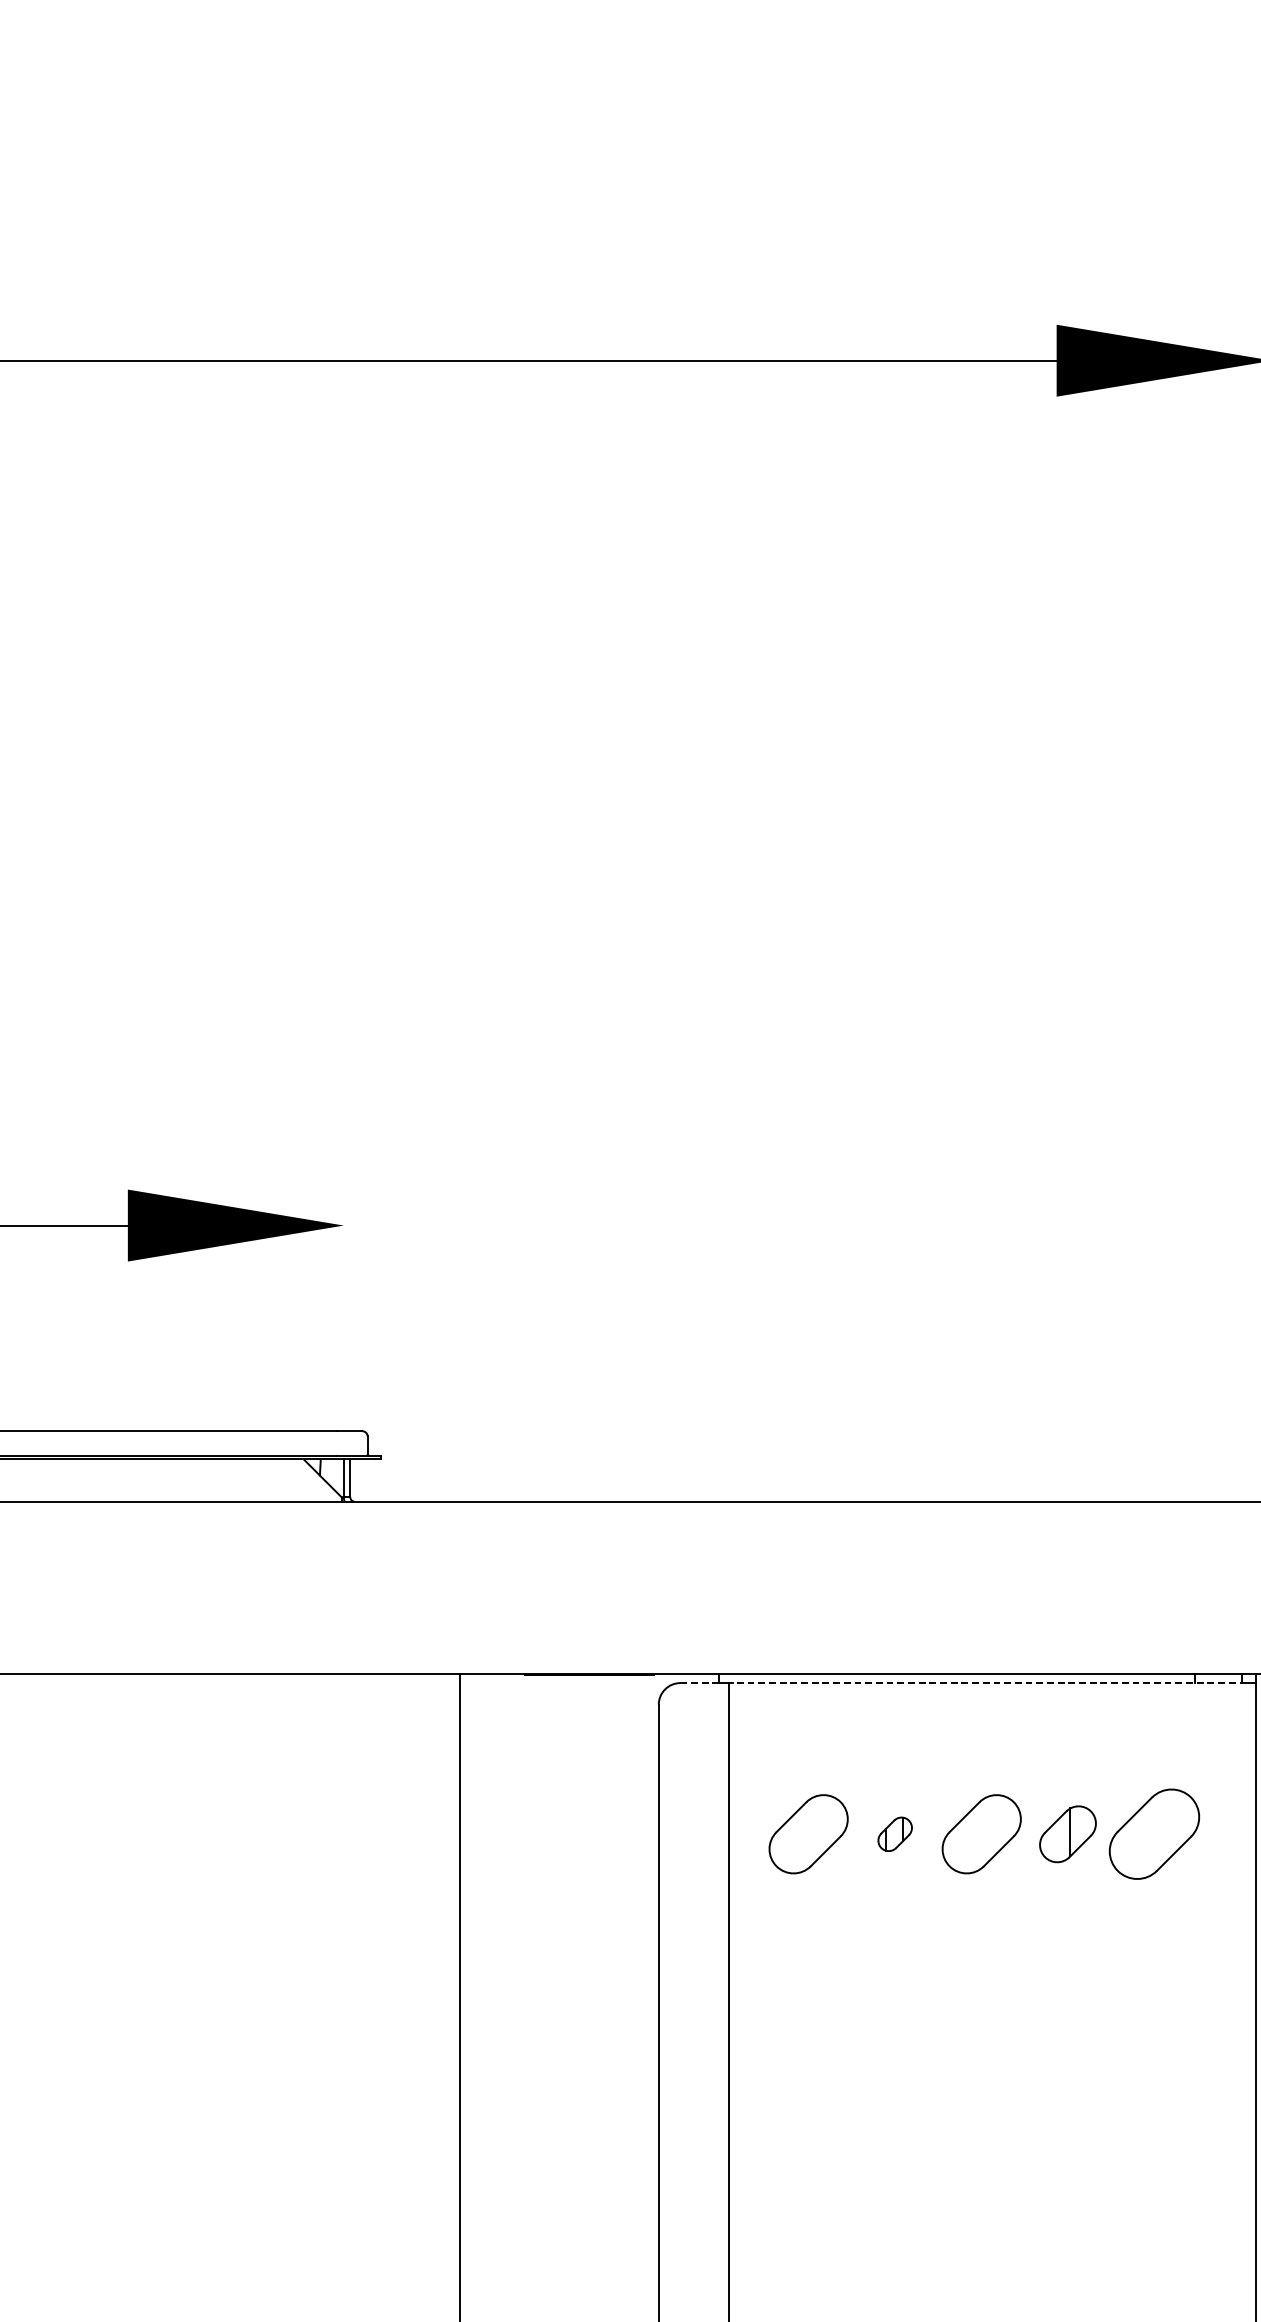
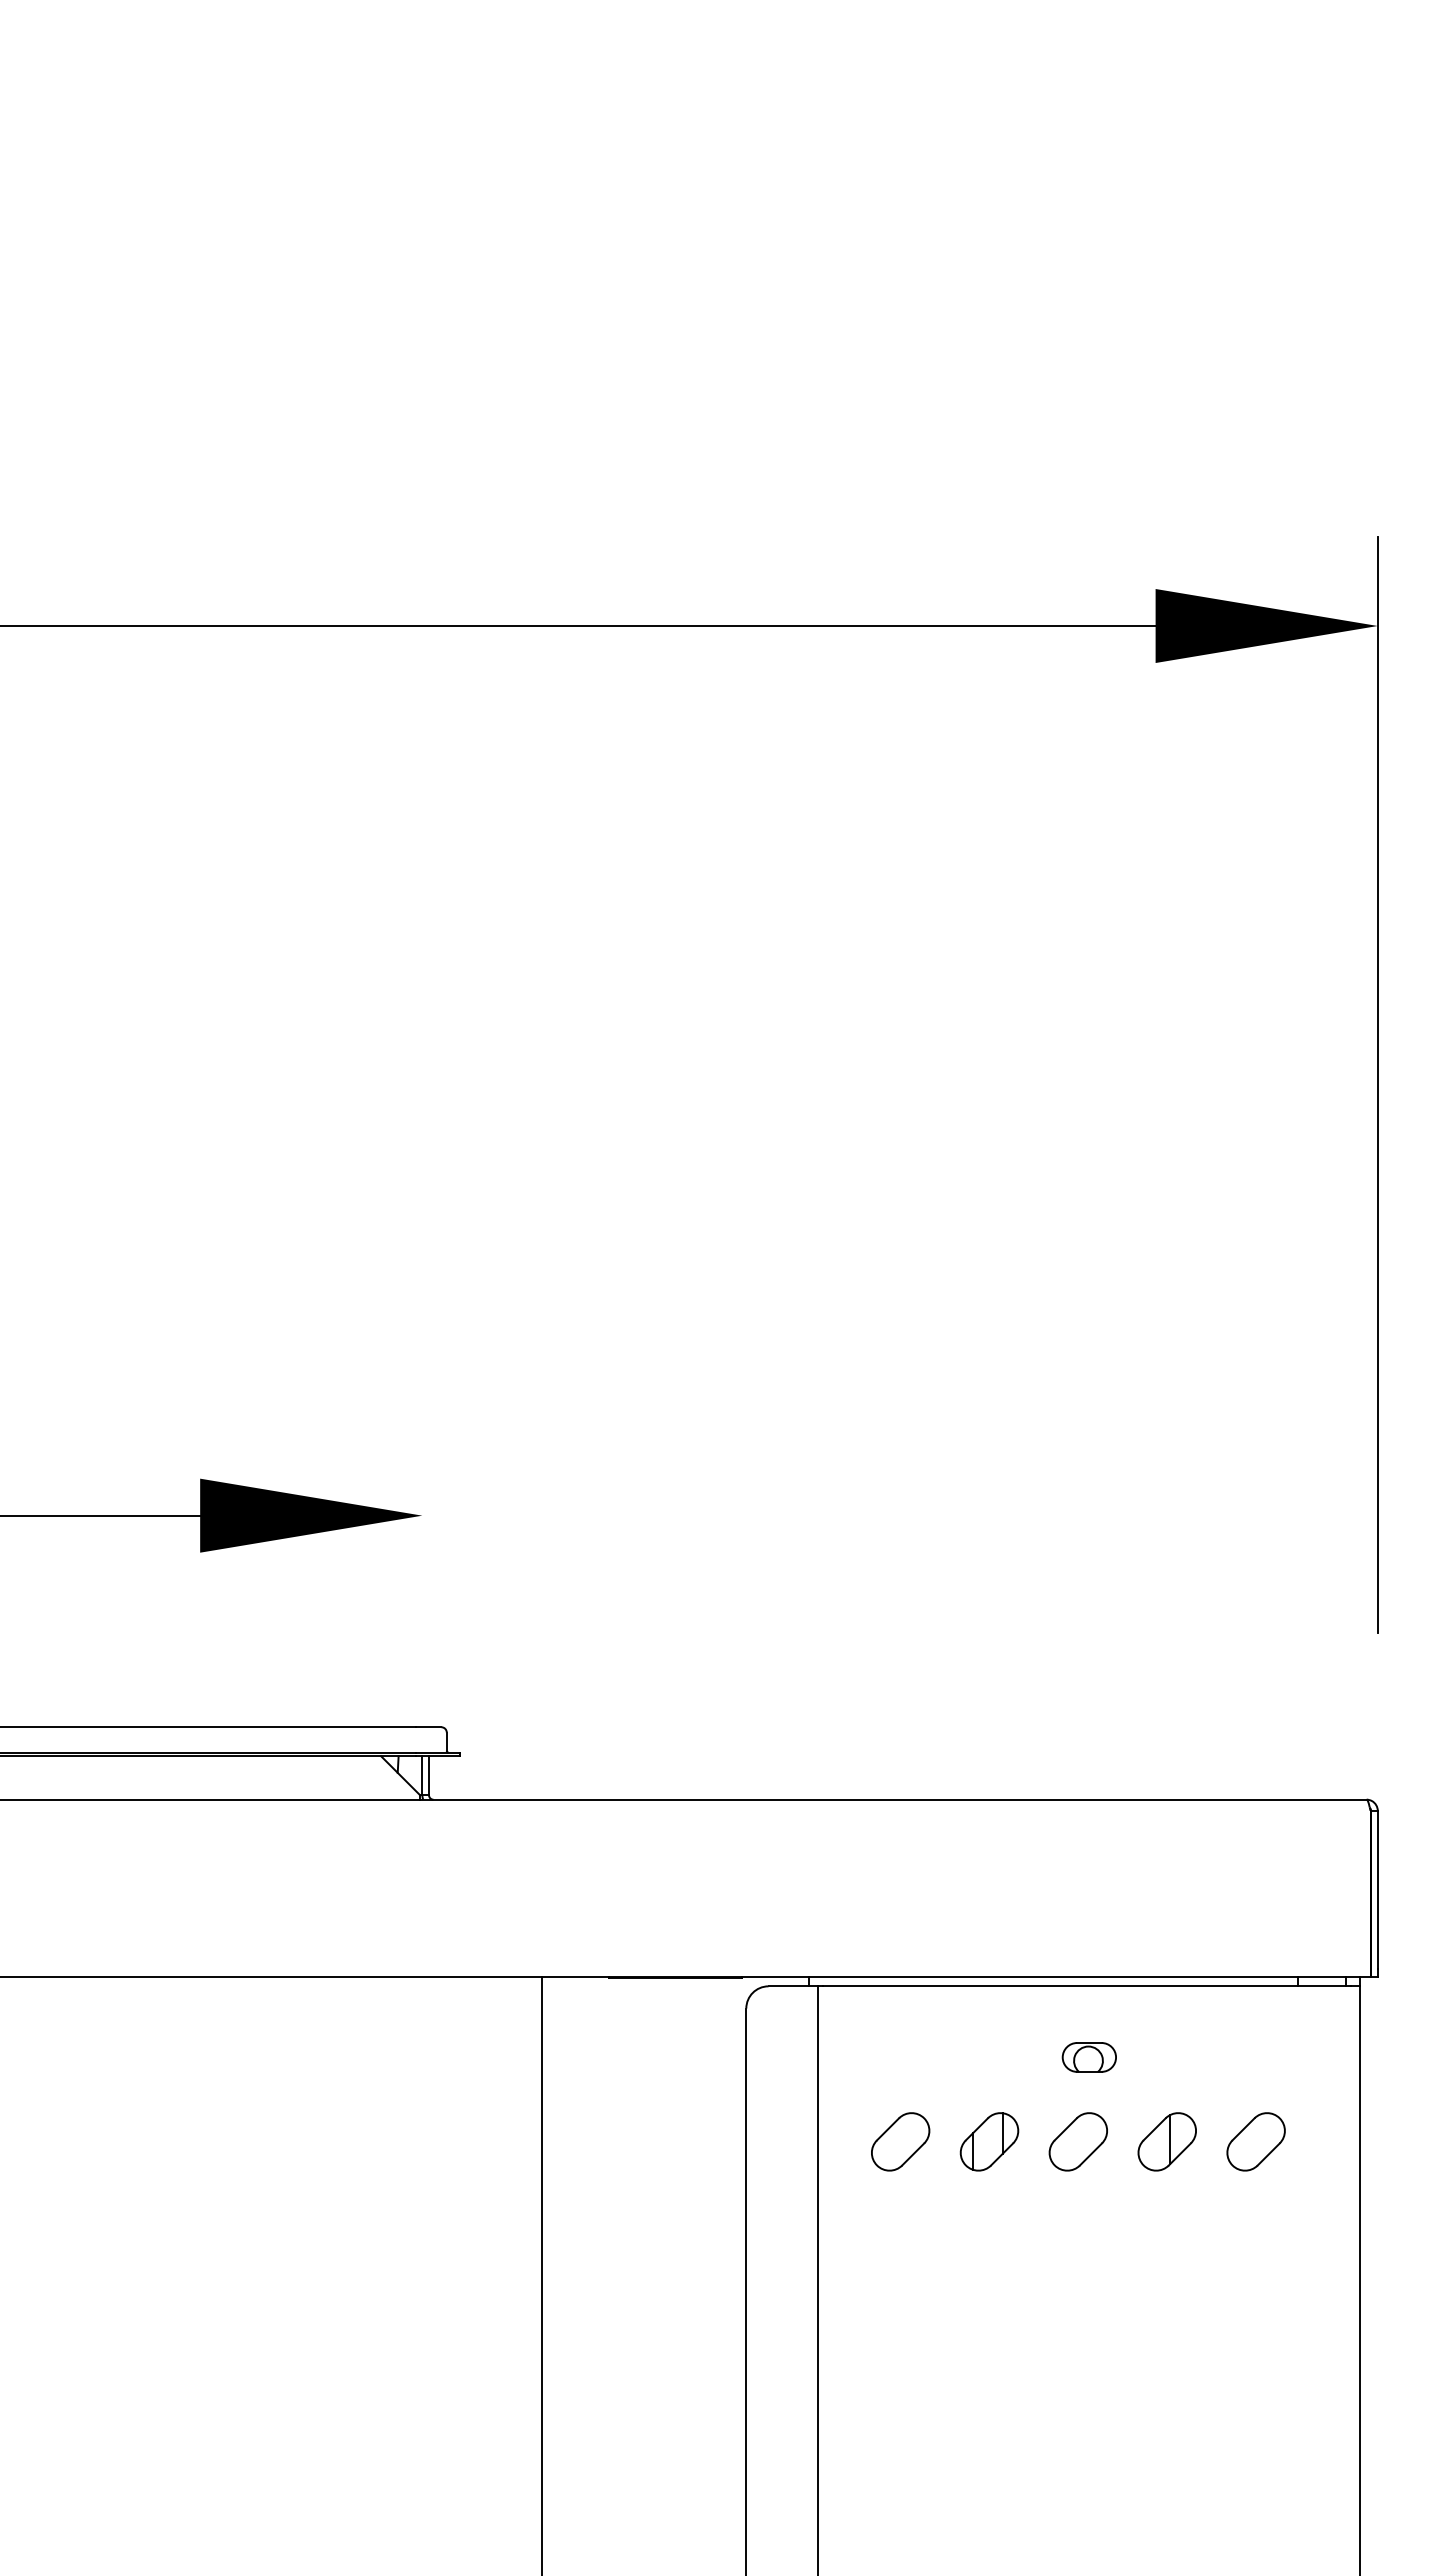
line: (699, 1683) -> (788, 1986), dashed -> solid
line: (989, 1683) -> (1086, 1986), dashed -> solid
part: (991, 1752) -> (1088, 2057), added
part: (808, 1833) -> (900, 2141), size x0.71
part: (895, 1833) -> (989, 2141), size x1.67
part: (980, 1833) -> (1077, 2141), size x0.71
part: (1153, 1833) -> (1255, 2141), size x0.62

